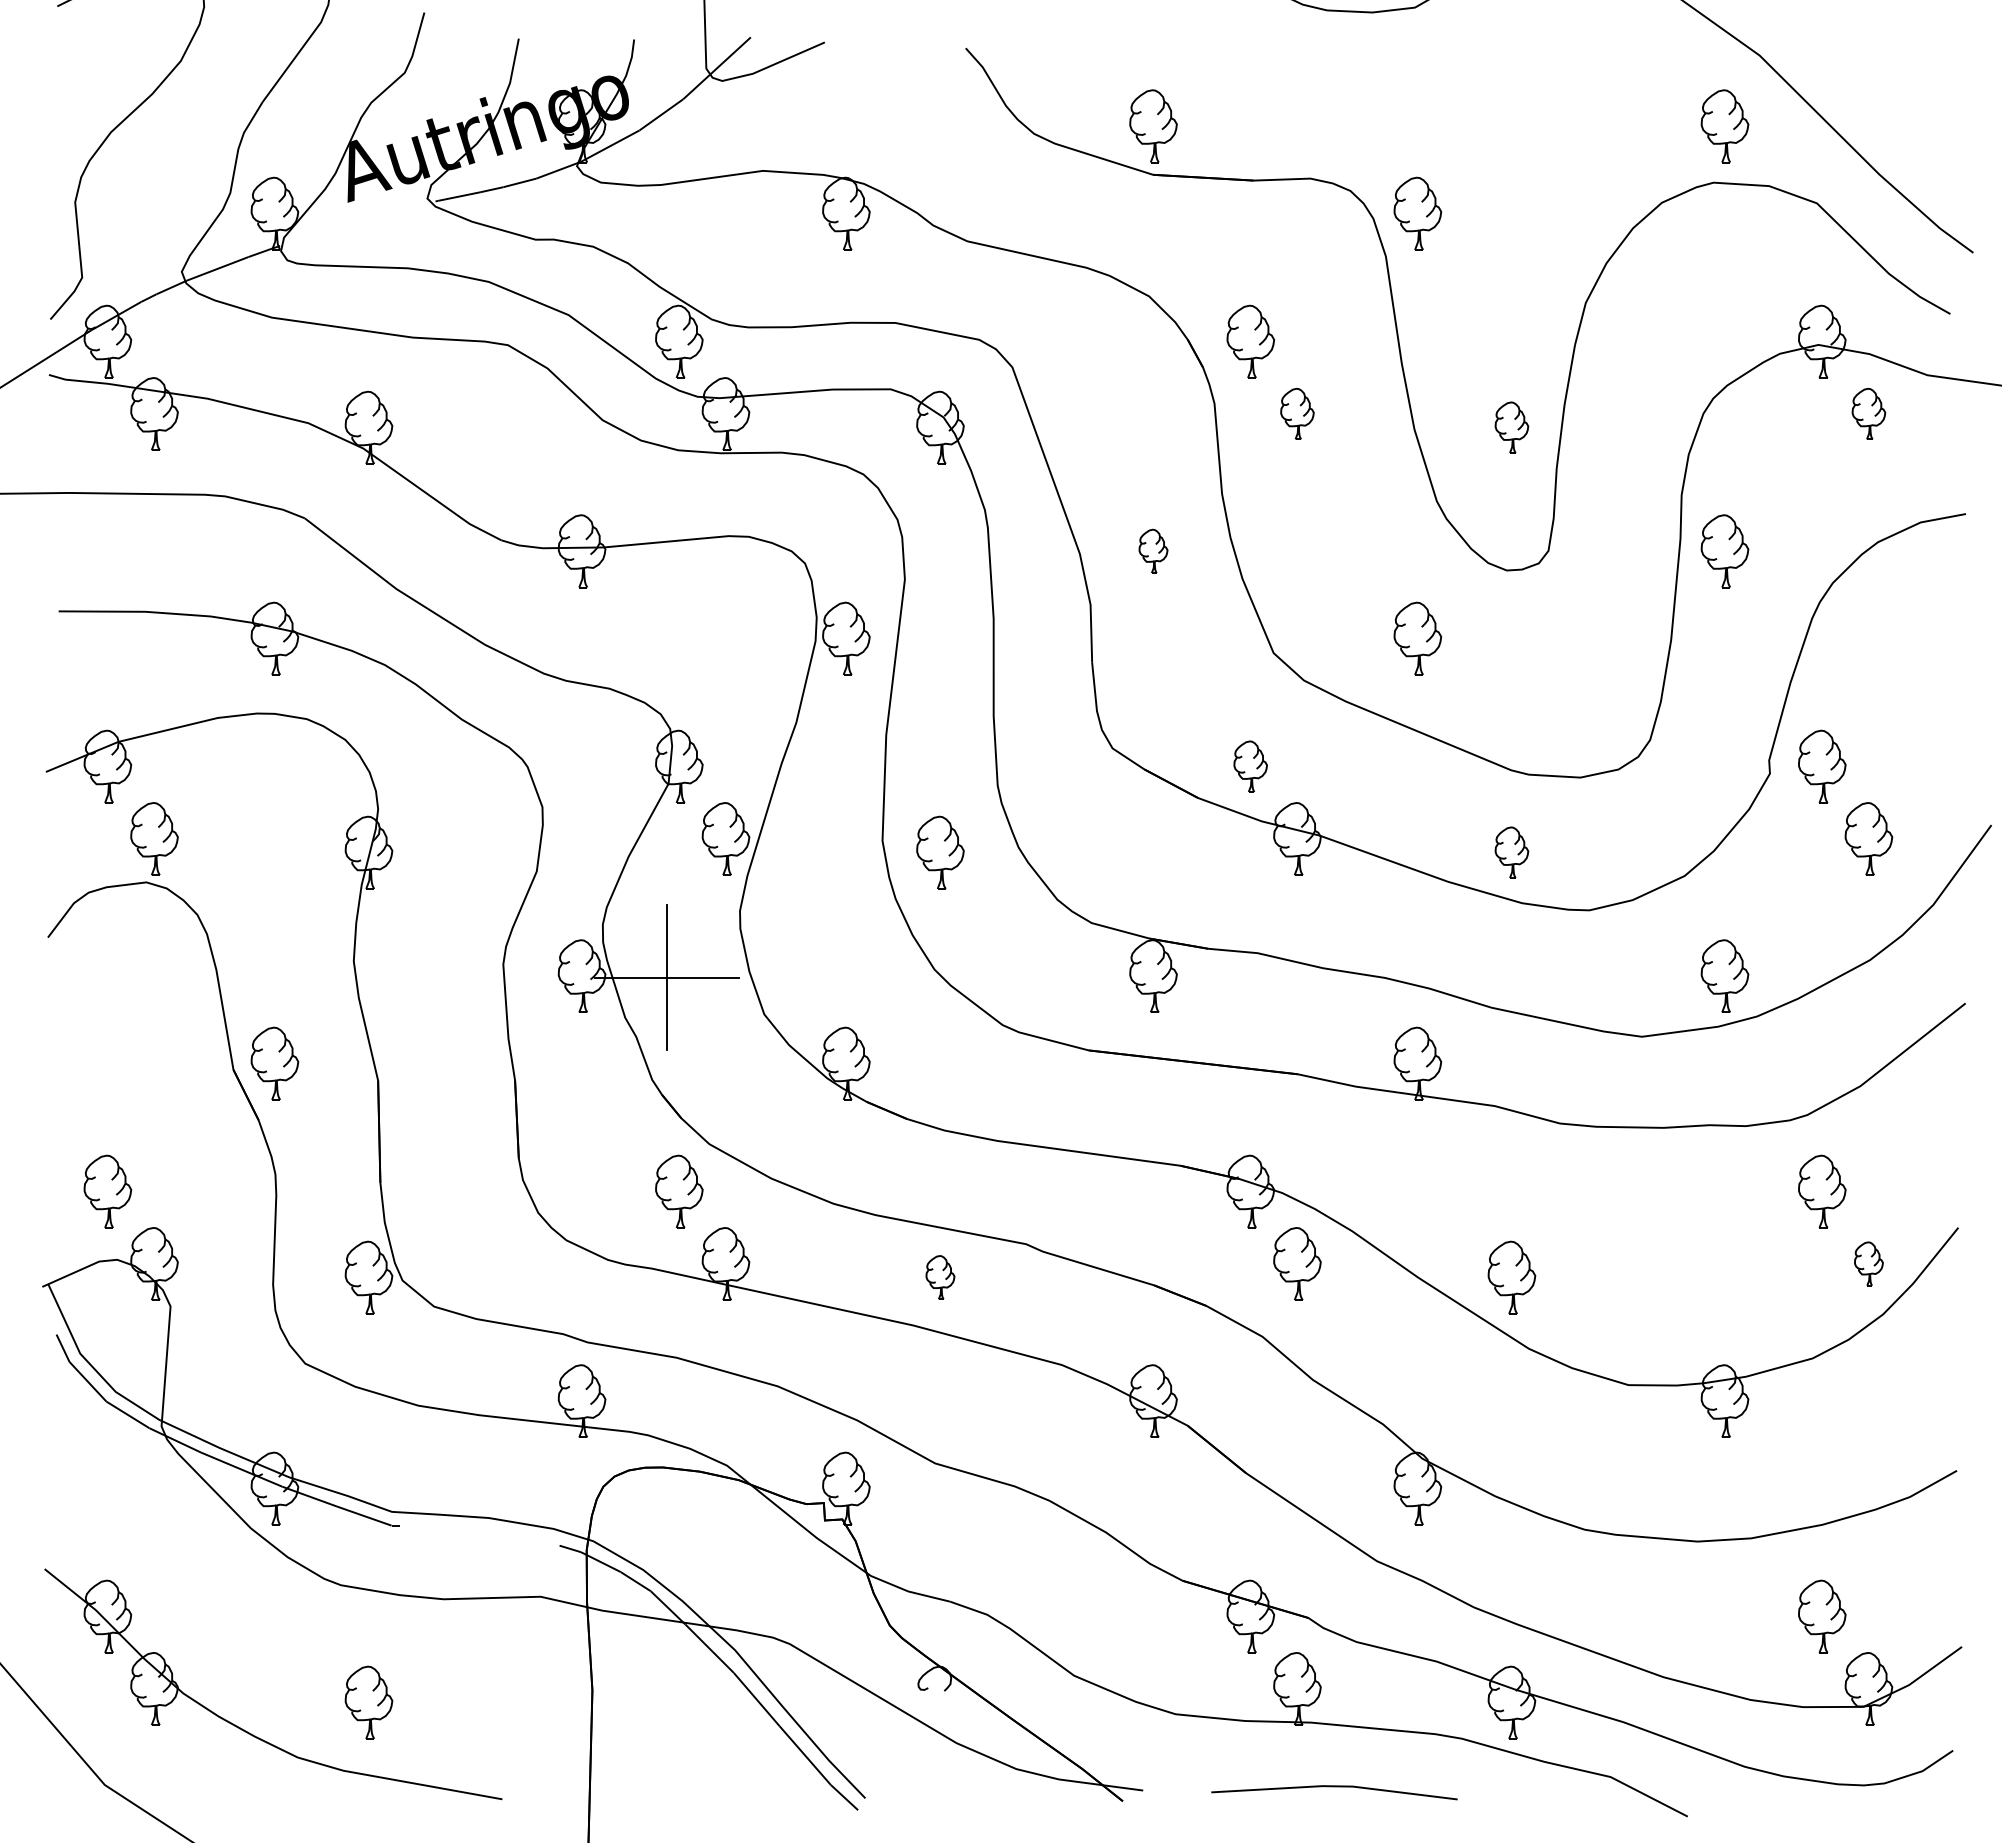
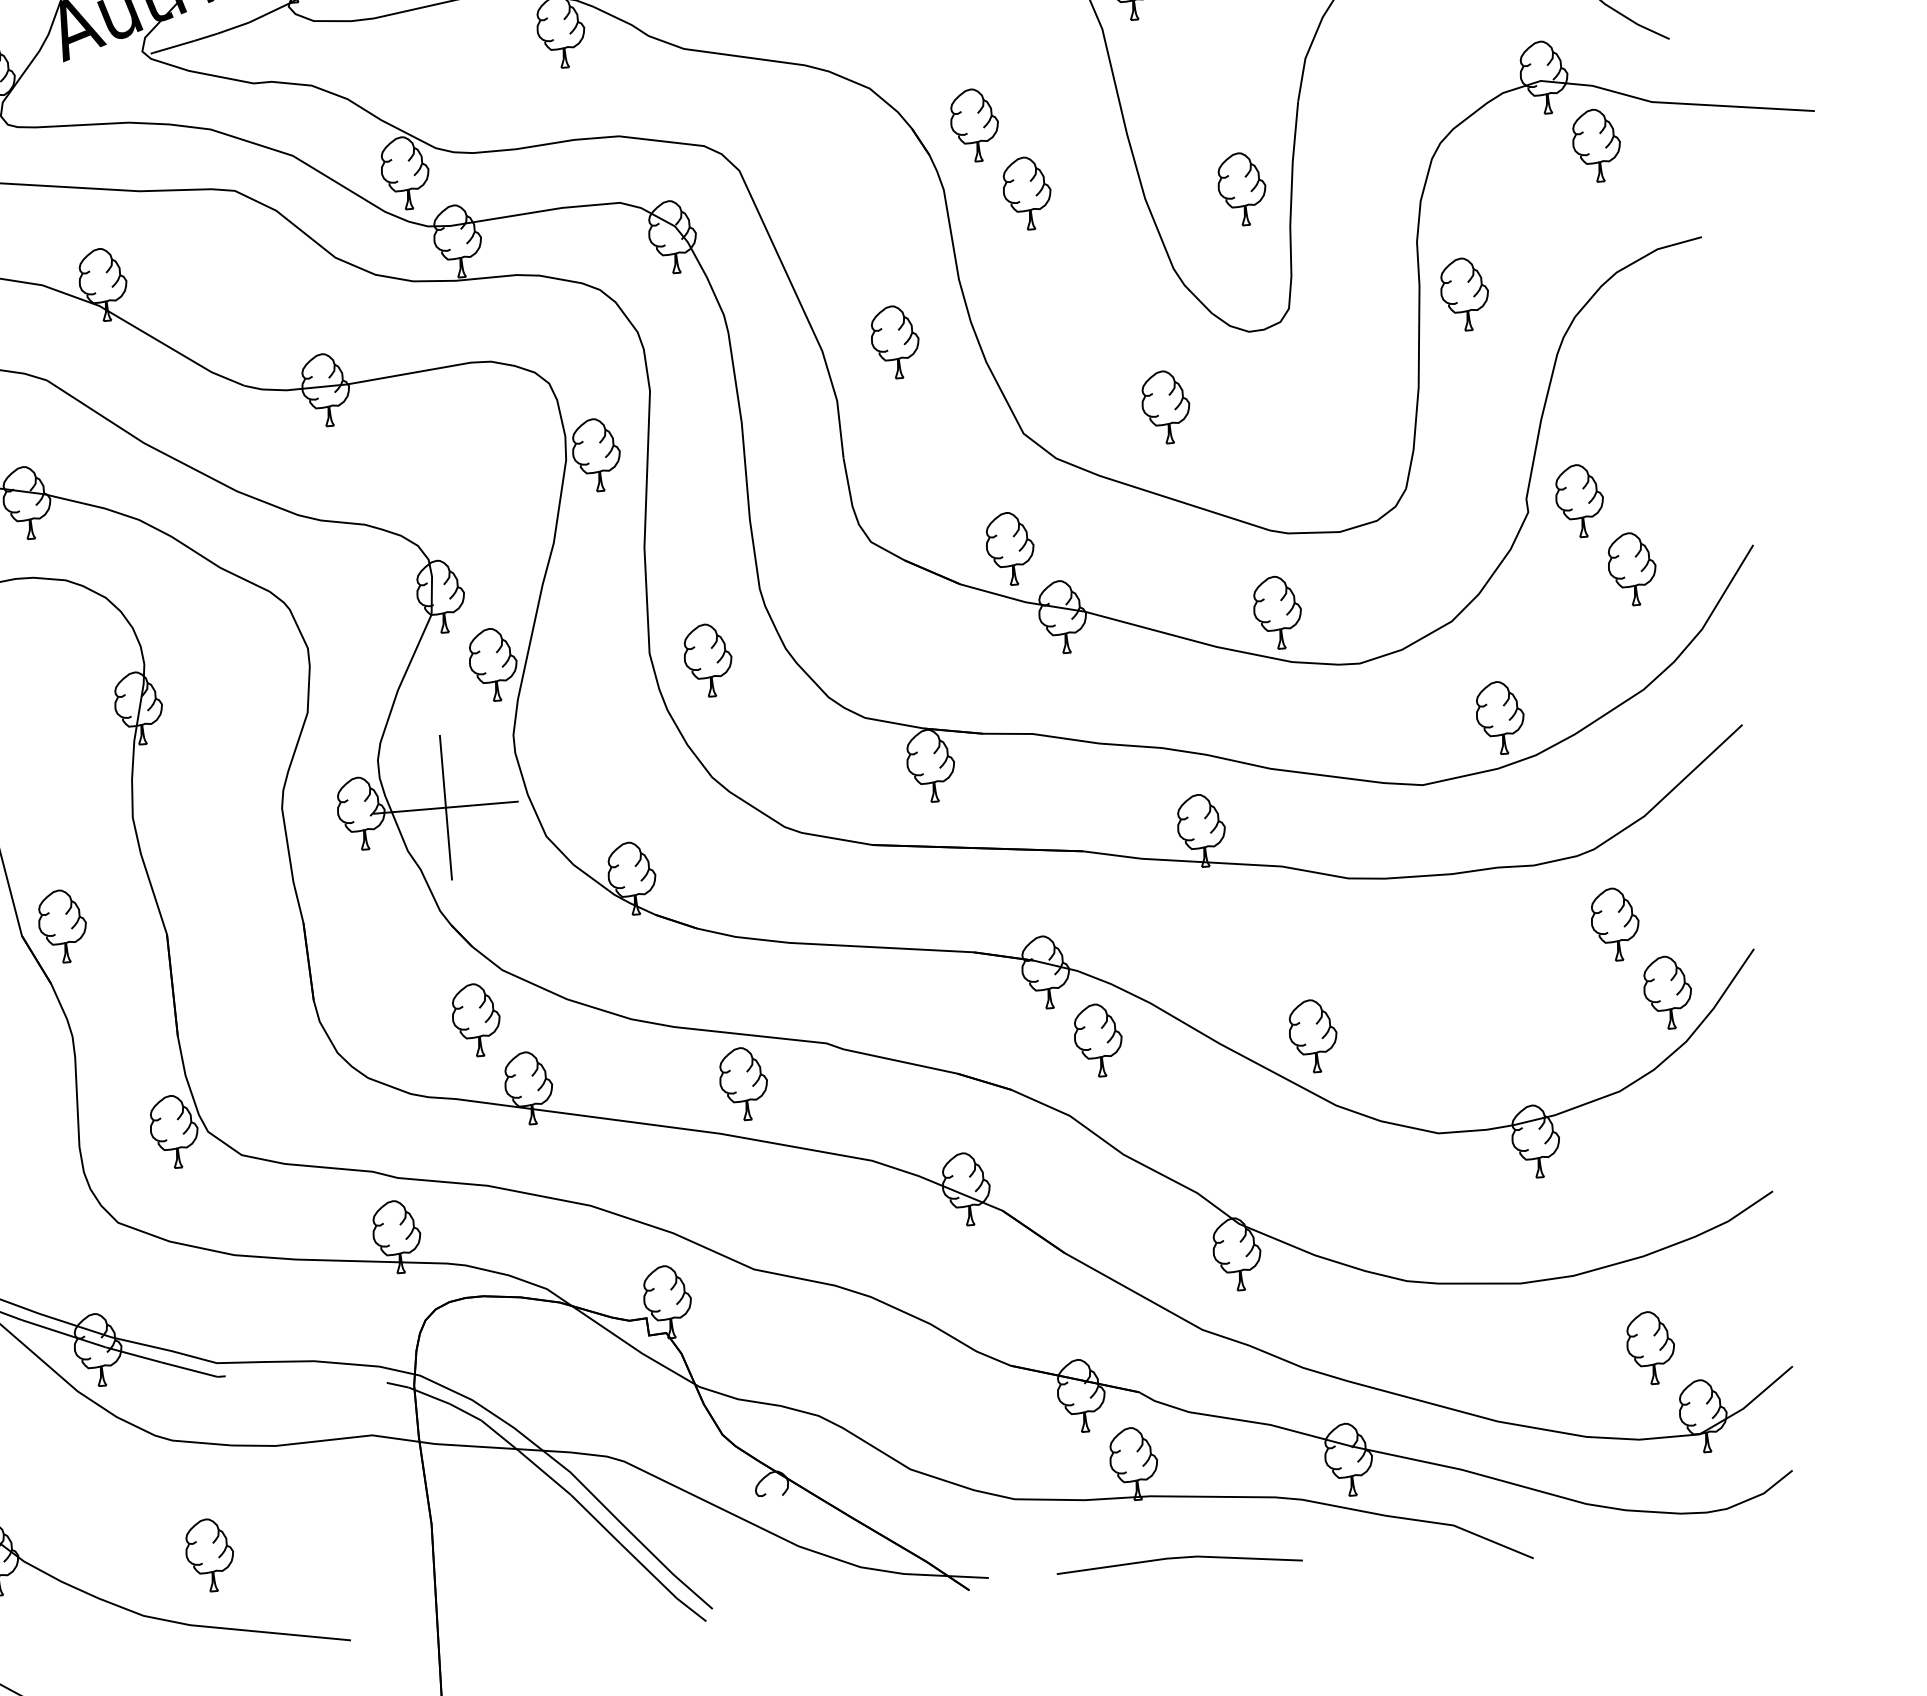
part: (1297, 413) -> (1027, 192), size x1.43
part: (1868, 413) -> (1596, 145), size x1.43
part: (1511, 427) -> (1241, 188), size x1.43
part: (1153, 551) -> (895, 342), size x1.67
part: (1250, 766) -> (1010, 548), size x1.43
part: (1511, 852) -> (1277, 612), size x1.43
part: (1868, 1263) -> (1667, 992), size x1.67
part: (940, 1277) -> (743, 1083), size x1.67

